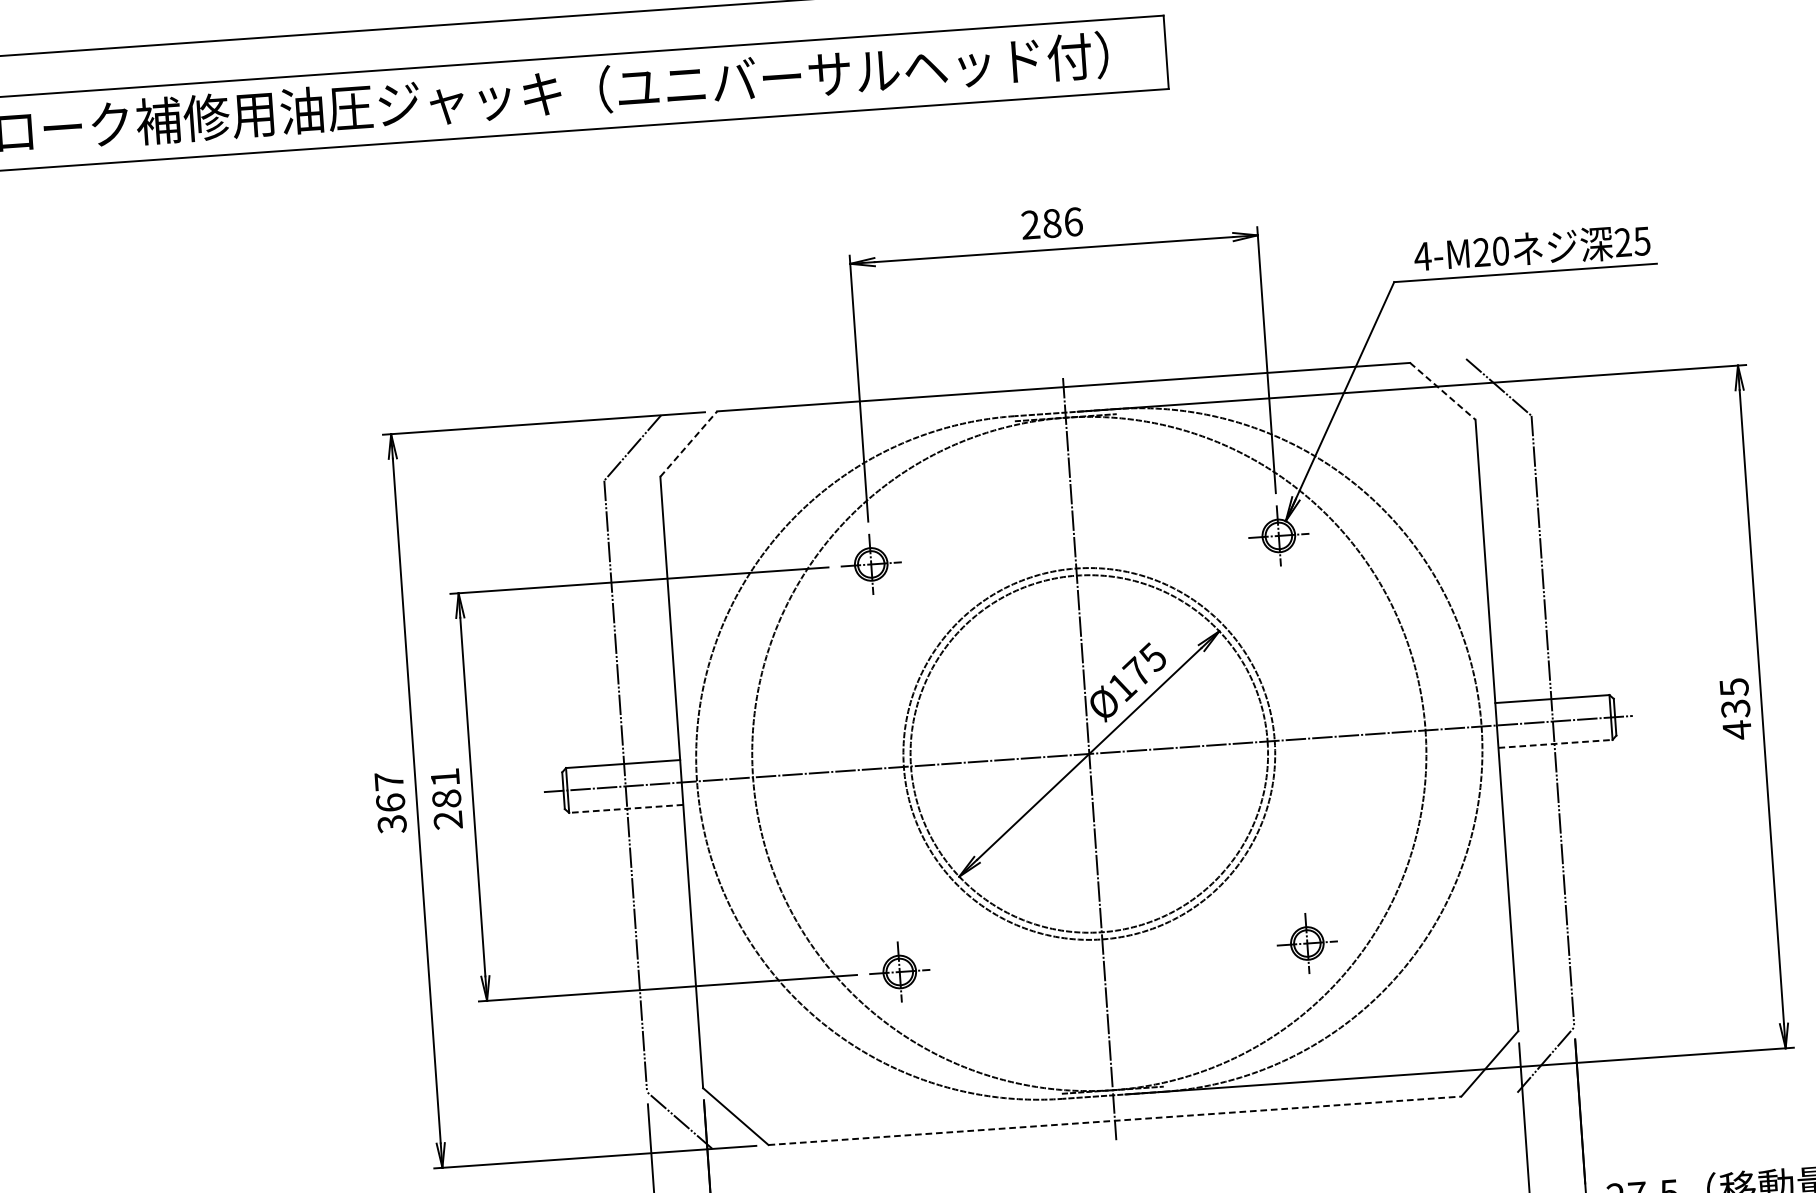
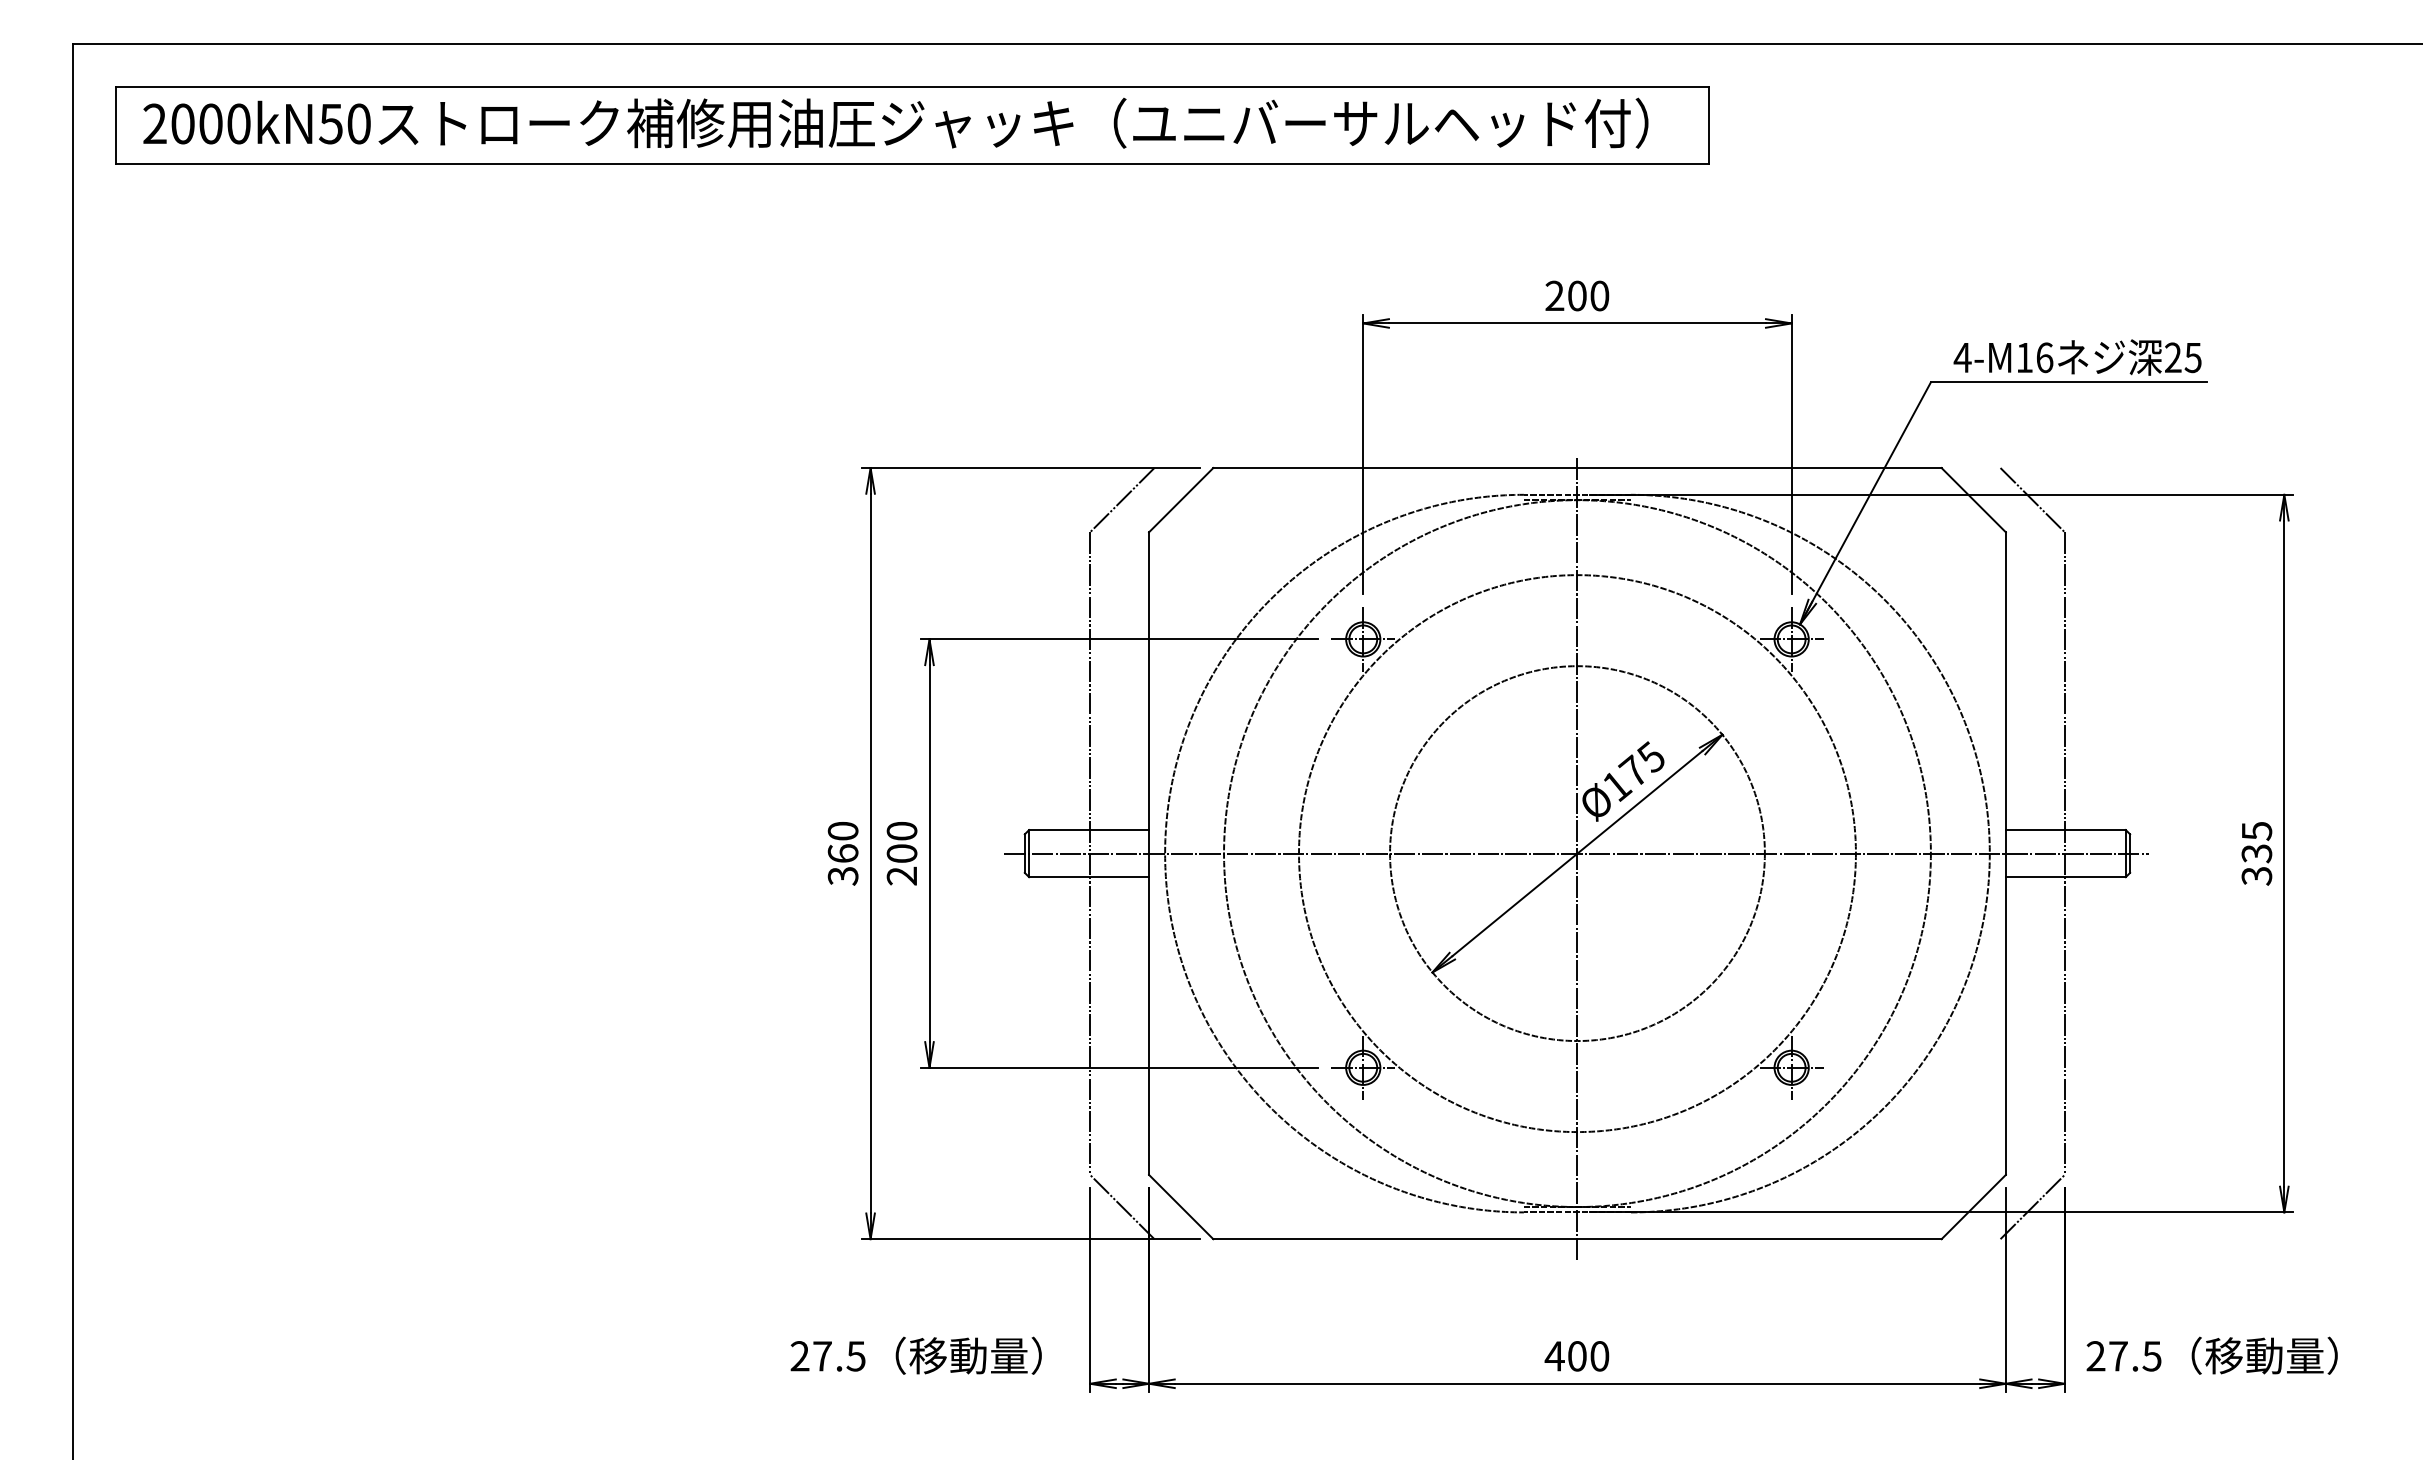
text: (1062, 222) -> (1588, 295), 286 -> 200
text: (1491, 251) -> (2034, 357), 4-M20 -> 4-M16
line: (1443, 391) -> (1974, 500), dashed -> solid
line: (689, 443) -> (1181, 499), dashed -> solid
text: (1736, 730) -> (2256, 876), 435 -> 335
line: (1555, 744) -> (2065, 877), dashed -> solid
circle: (1089, 753) -> (1577, 853), size x1.43
text: (388, 780) -> (842, 830), 367 -> 360
text: (445, 788) -> (901, 842), 281 -> 200
line: (626, 809) -> (1089, 877), dashed -> solid
line: (1115, 1121) -> (1577, 1239), dashed -> solid

